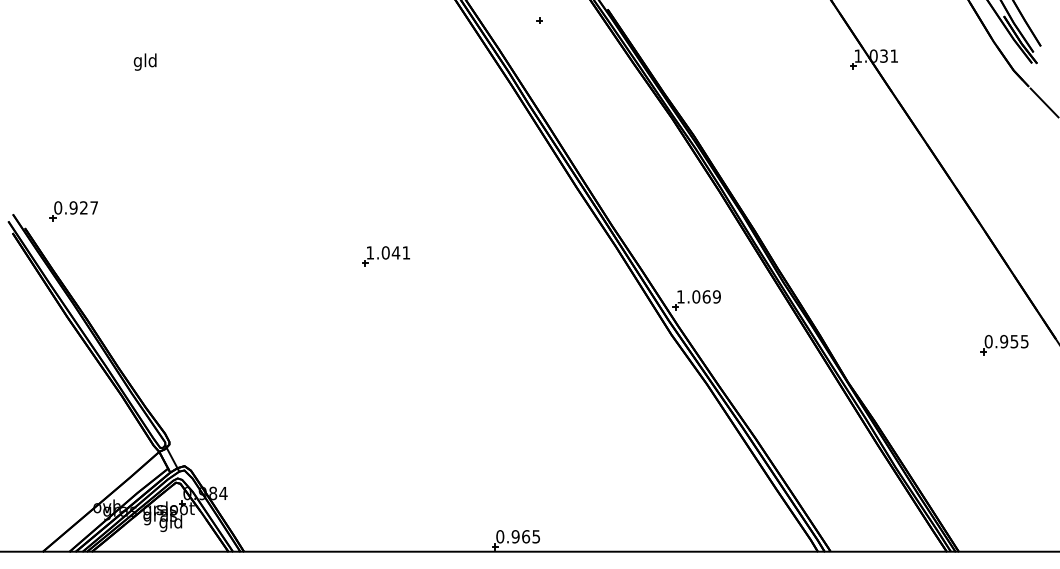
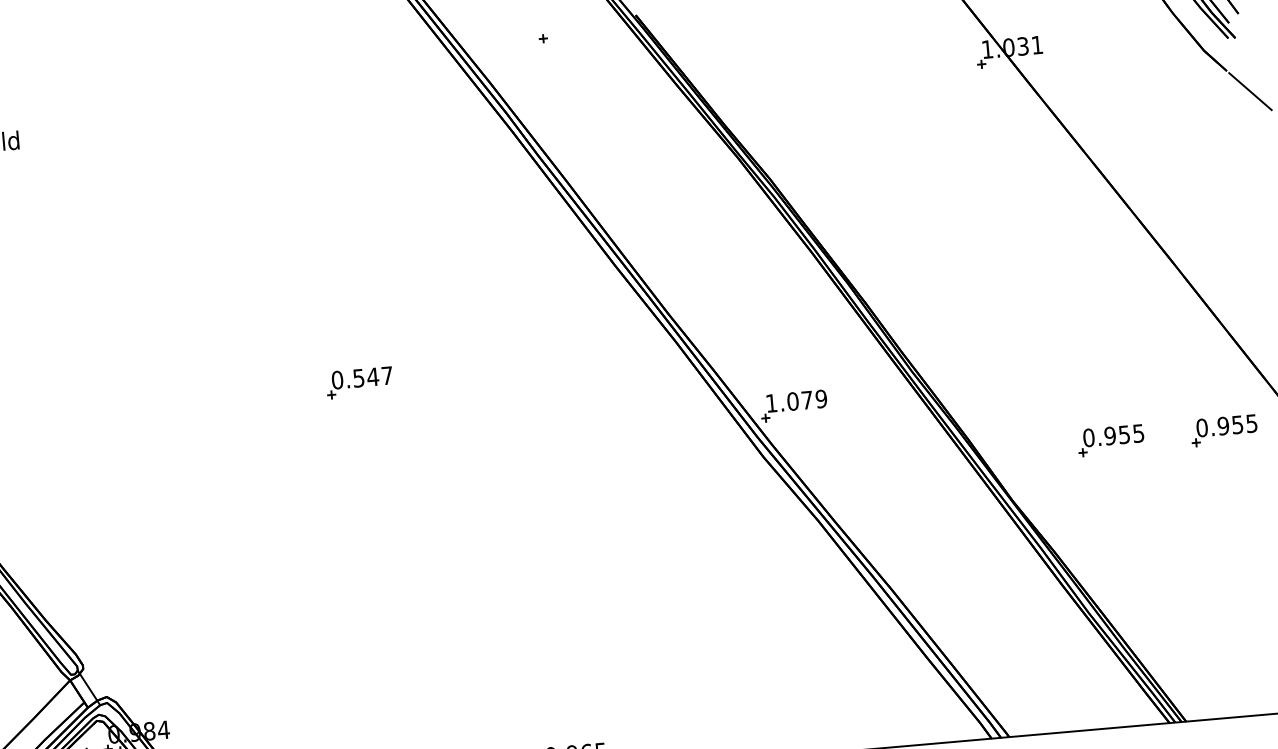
text: (388, 252) -> (362, 377), 1.041 -> 0.547
text: (706, 296) -> (806, 399), 1.069 -> 1.079
part: (922, 345) -> (1111, 441), added

